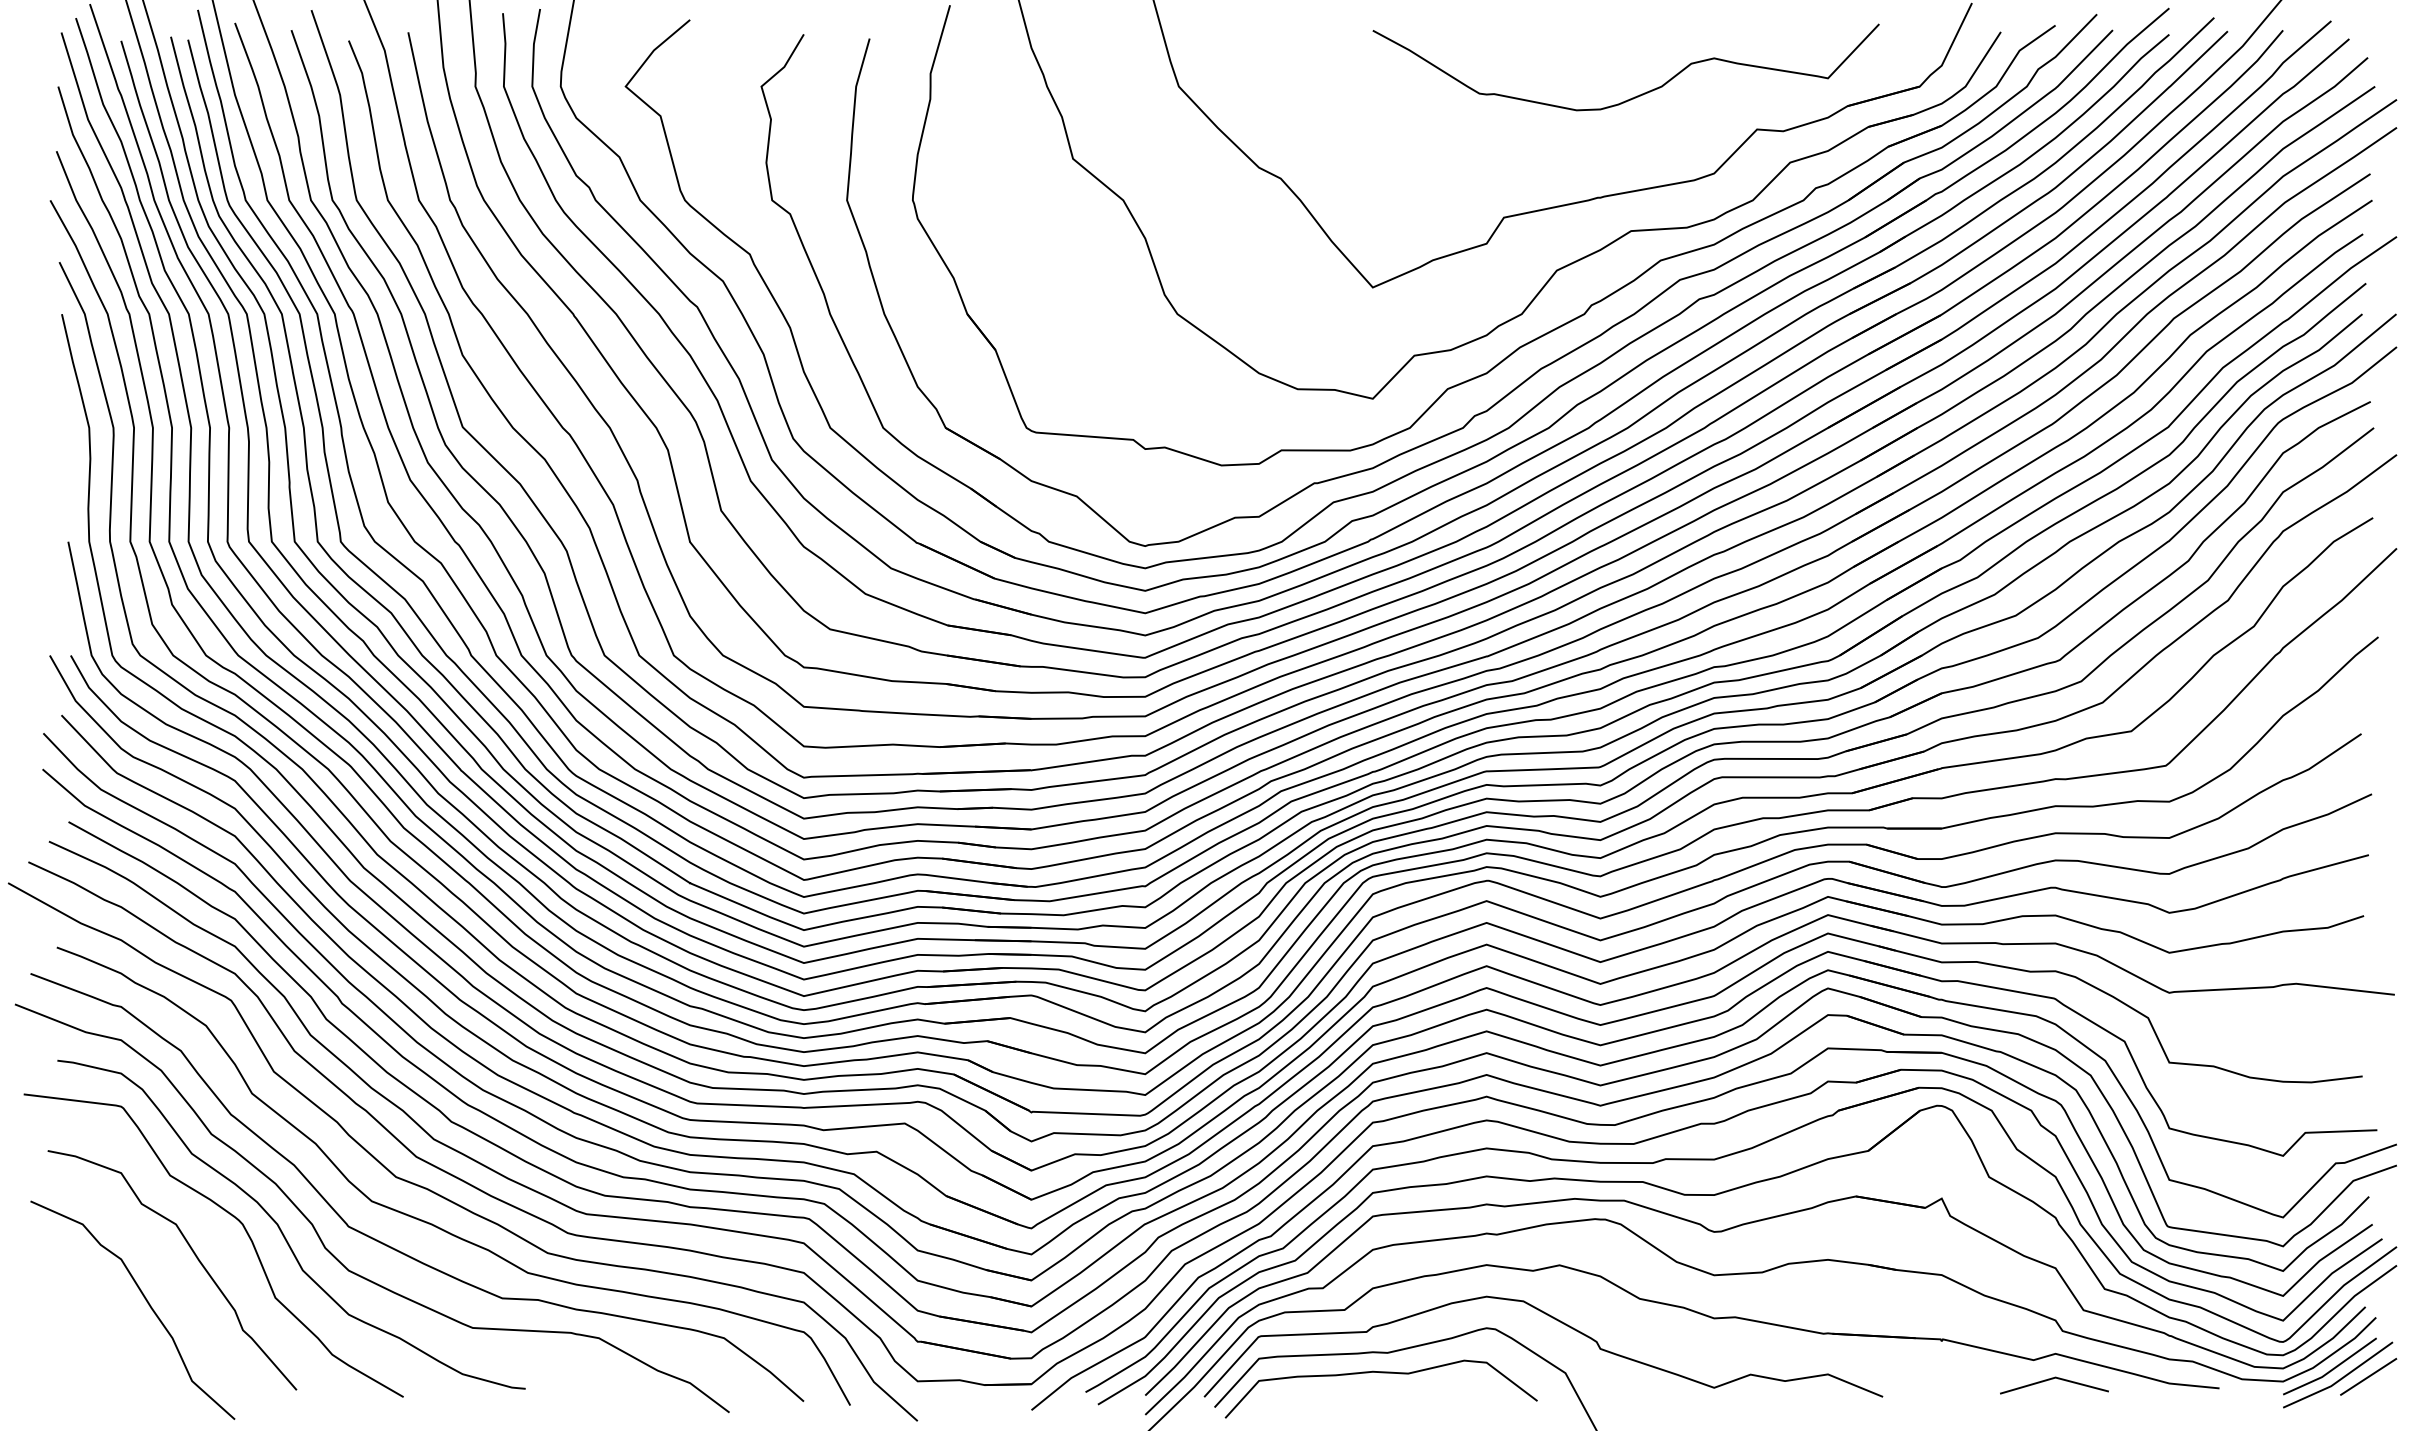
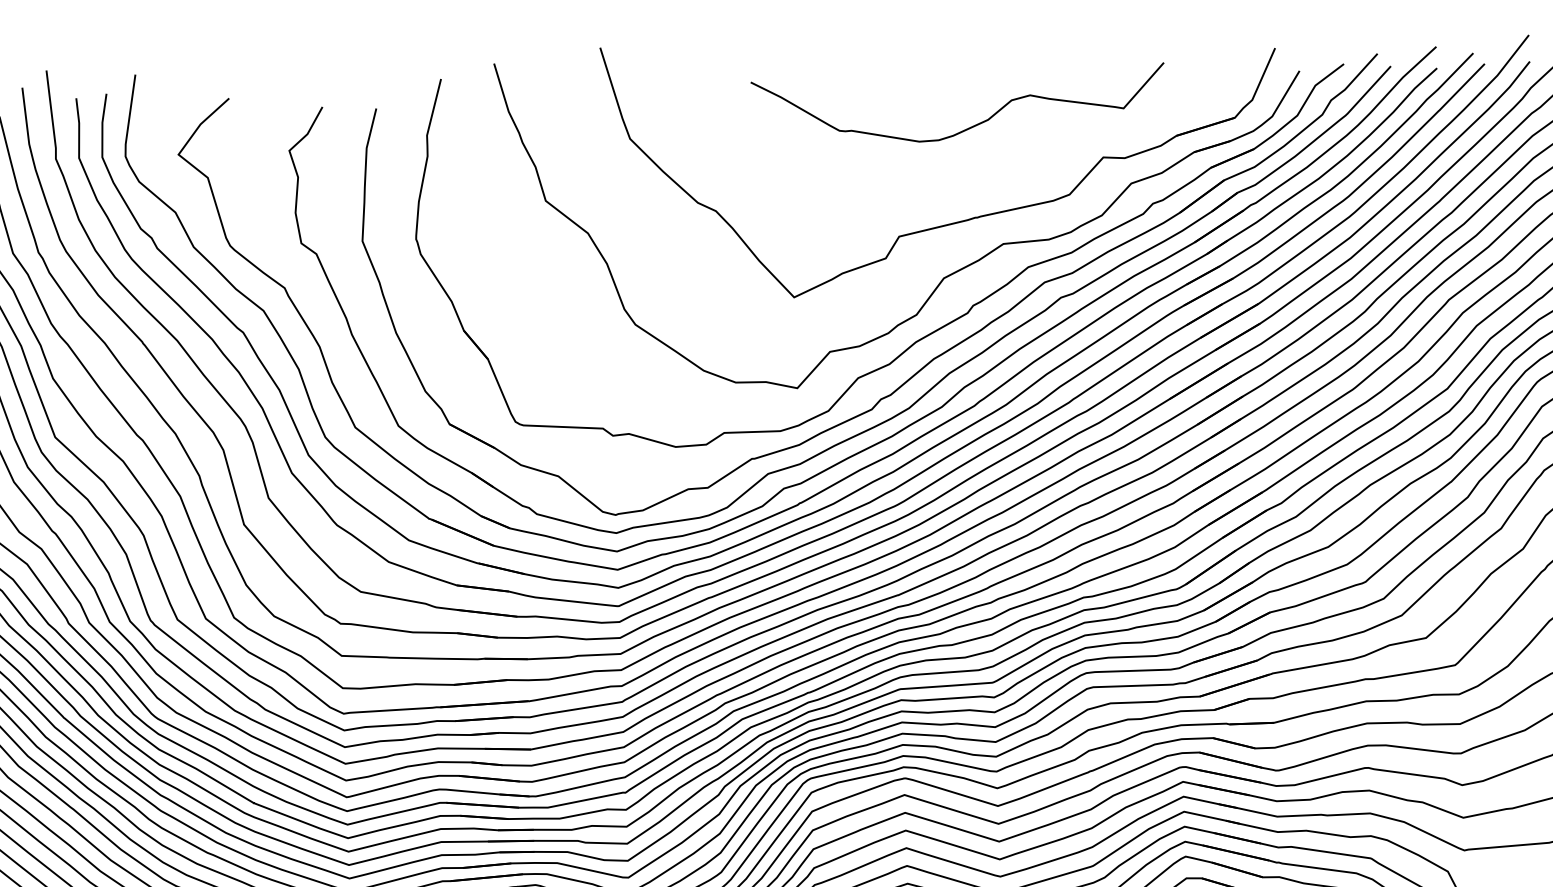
curve: (1634, 96) -> (966, 128), moved

